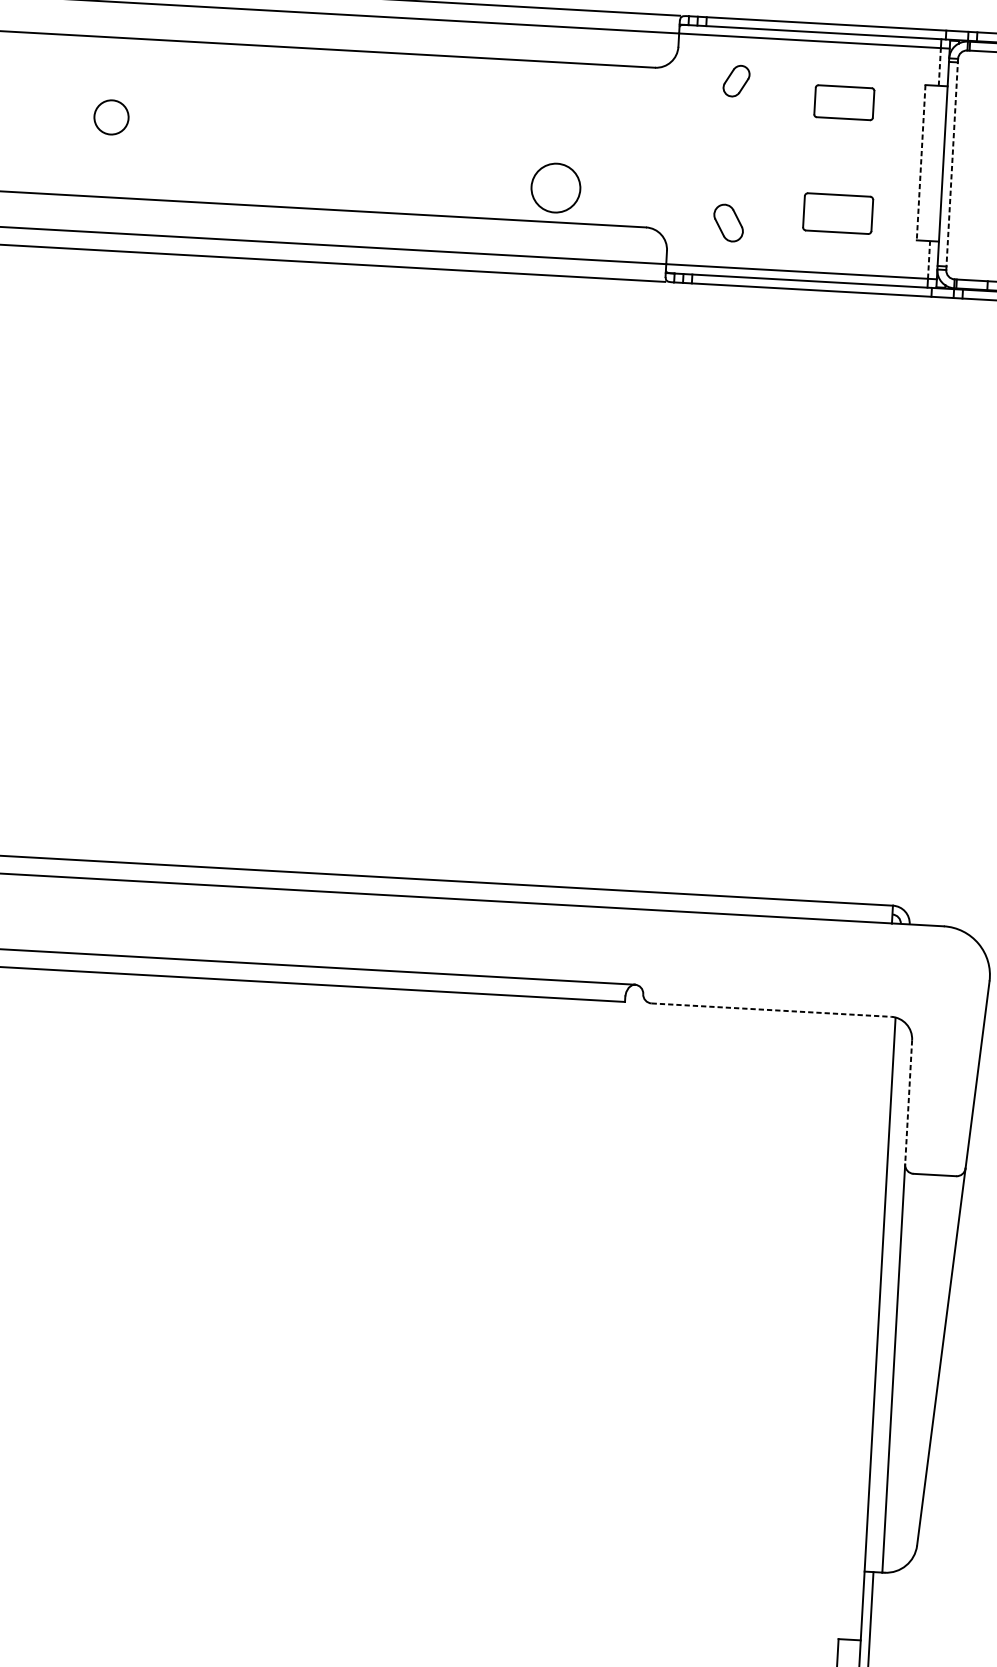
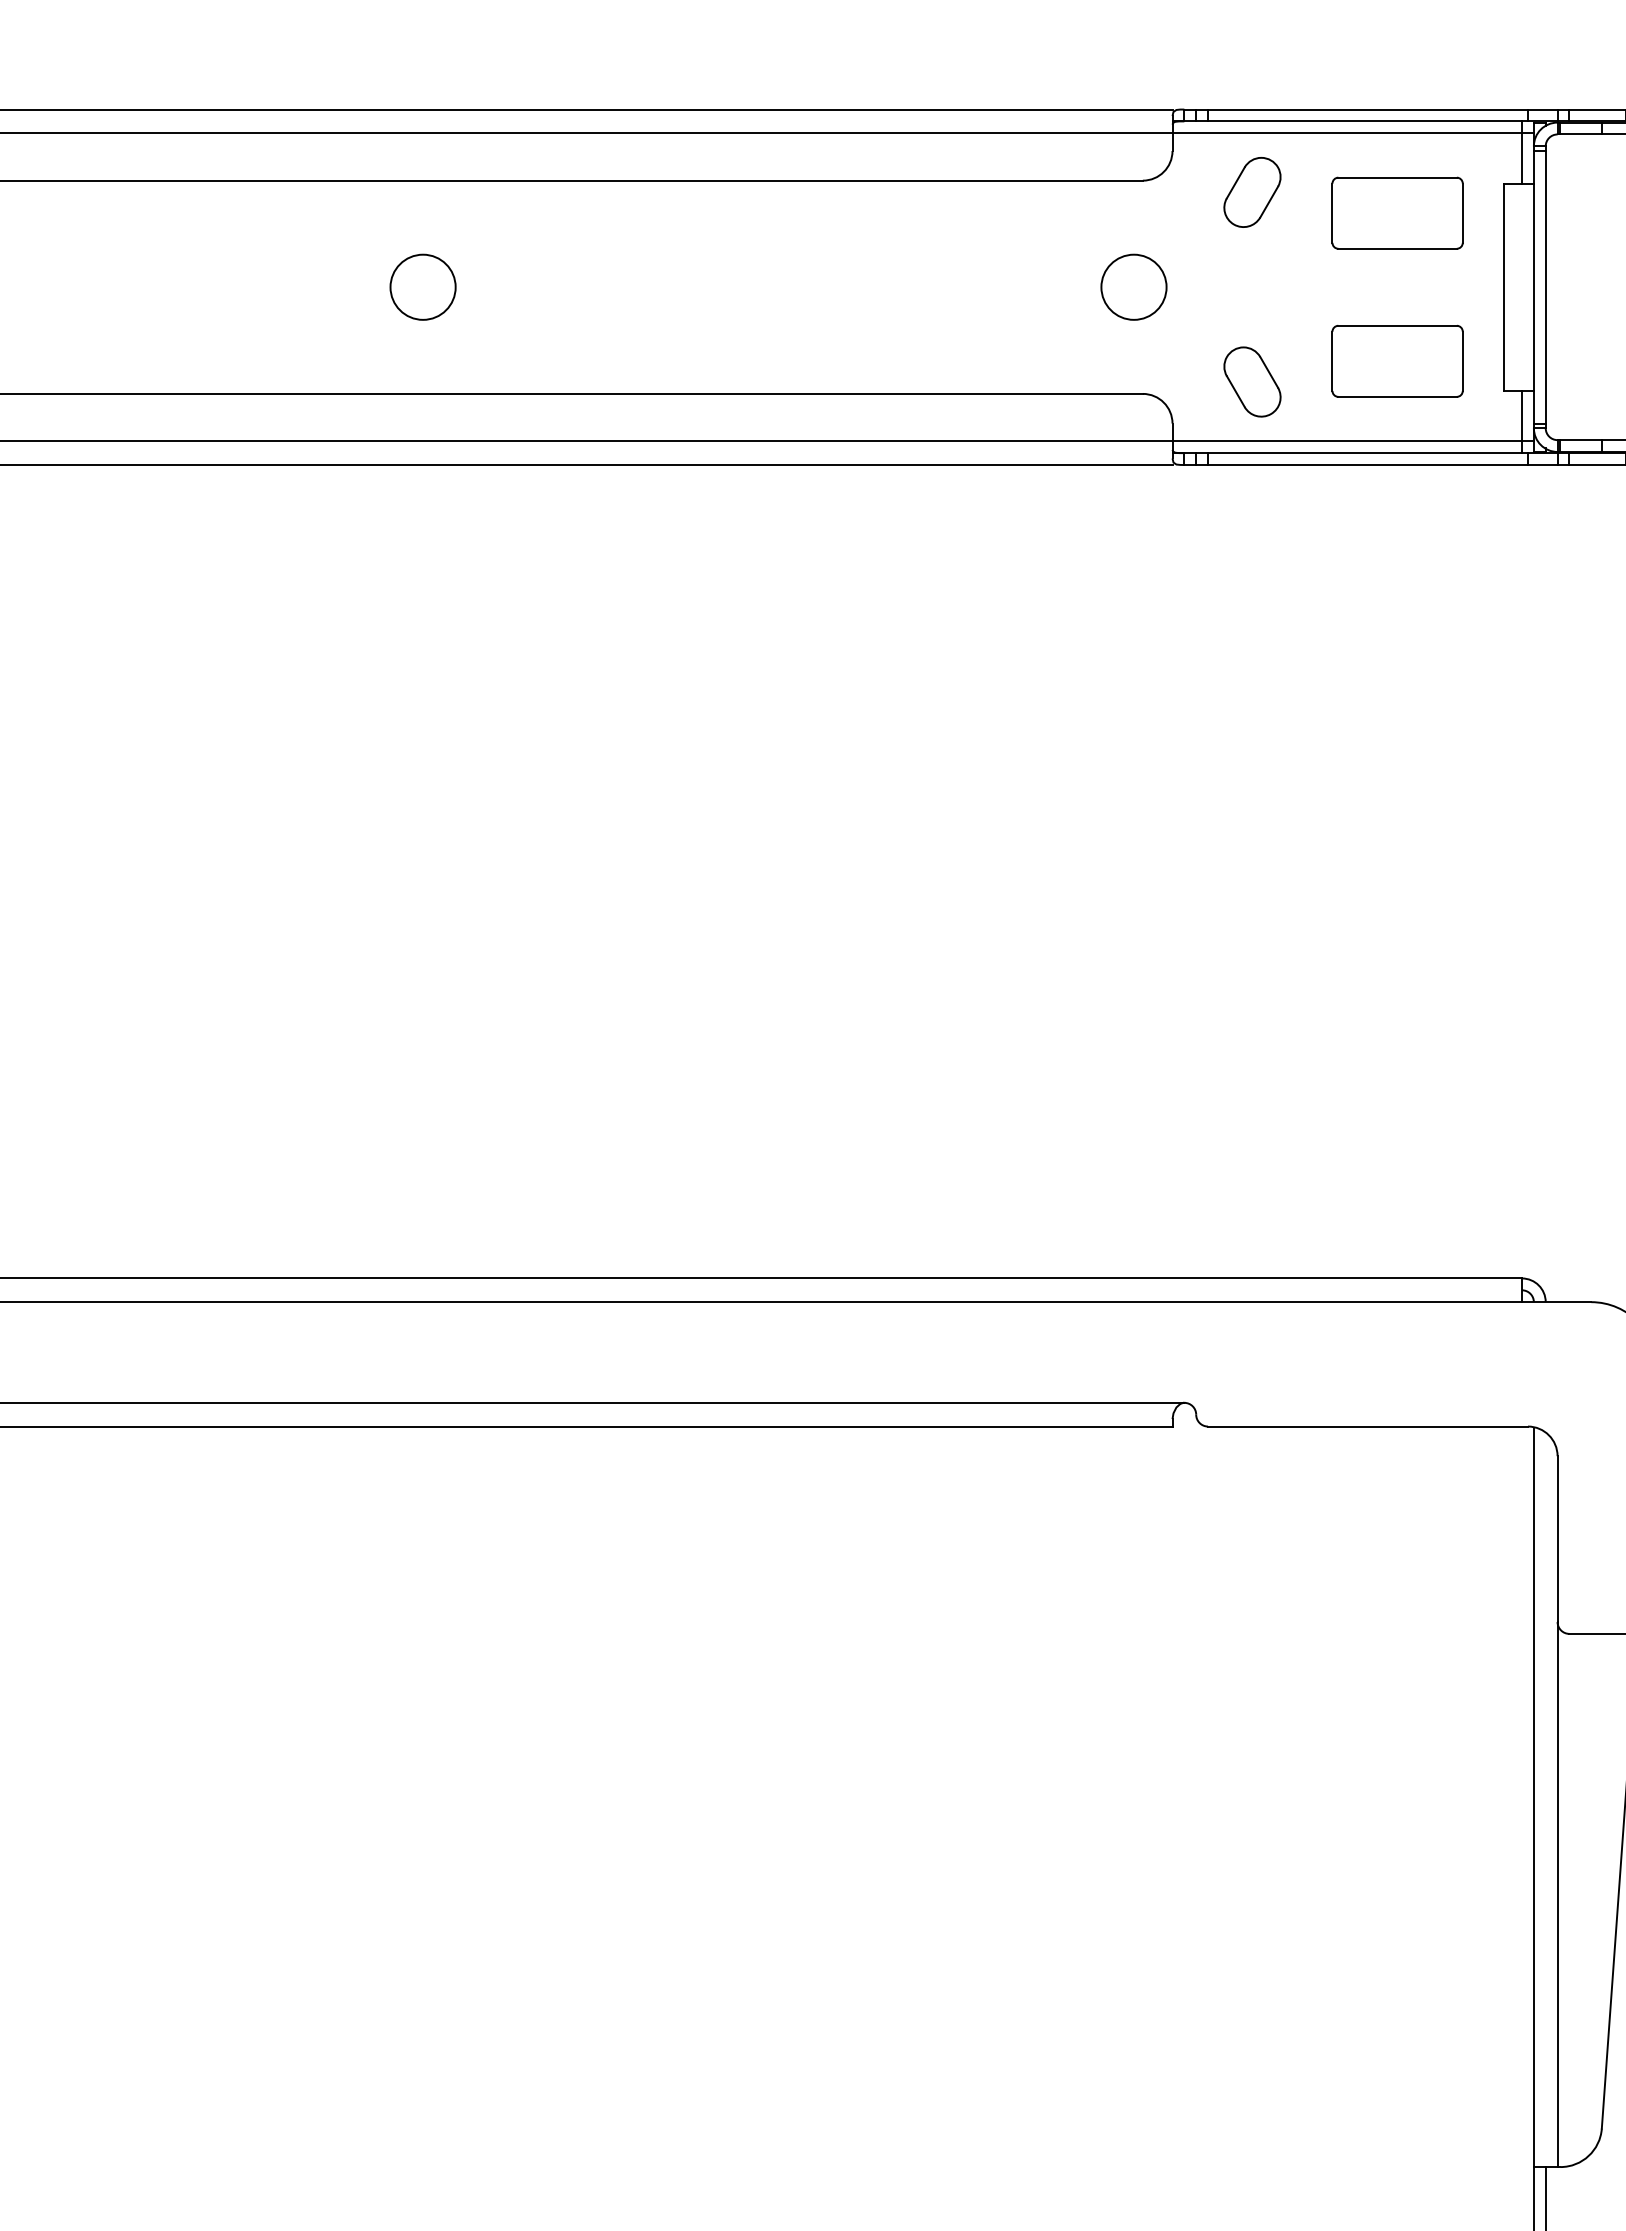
line: (940, 66) -> (1522, 157), dashed -> solid
part: (736, 81) -> (1252, 192), size x1.67
part: (844, 102) -> (1397, 212), size x1.67
circle: (111, 116) -> (422, 286), size x1.43
line: (921, 162) -> (1504, 287), dashed -> solid
line: (952, 164) -> (1545, 287), dashed -> solid
circle: (555, 187) -> (1133, 286), moved
part: (838, 213) -> (1397, 360), size x1.43
part: (728, 222) -> (1252, 381), size x1.43
line: (929, 259) -> (1522, 415), dashed -> solid
line: (771, 1010) -> (1368, 1426), dashed -> solid
line: (908, 1102) -> (1557, 1539), dashed -> solid

